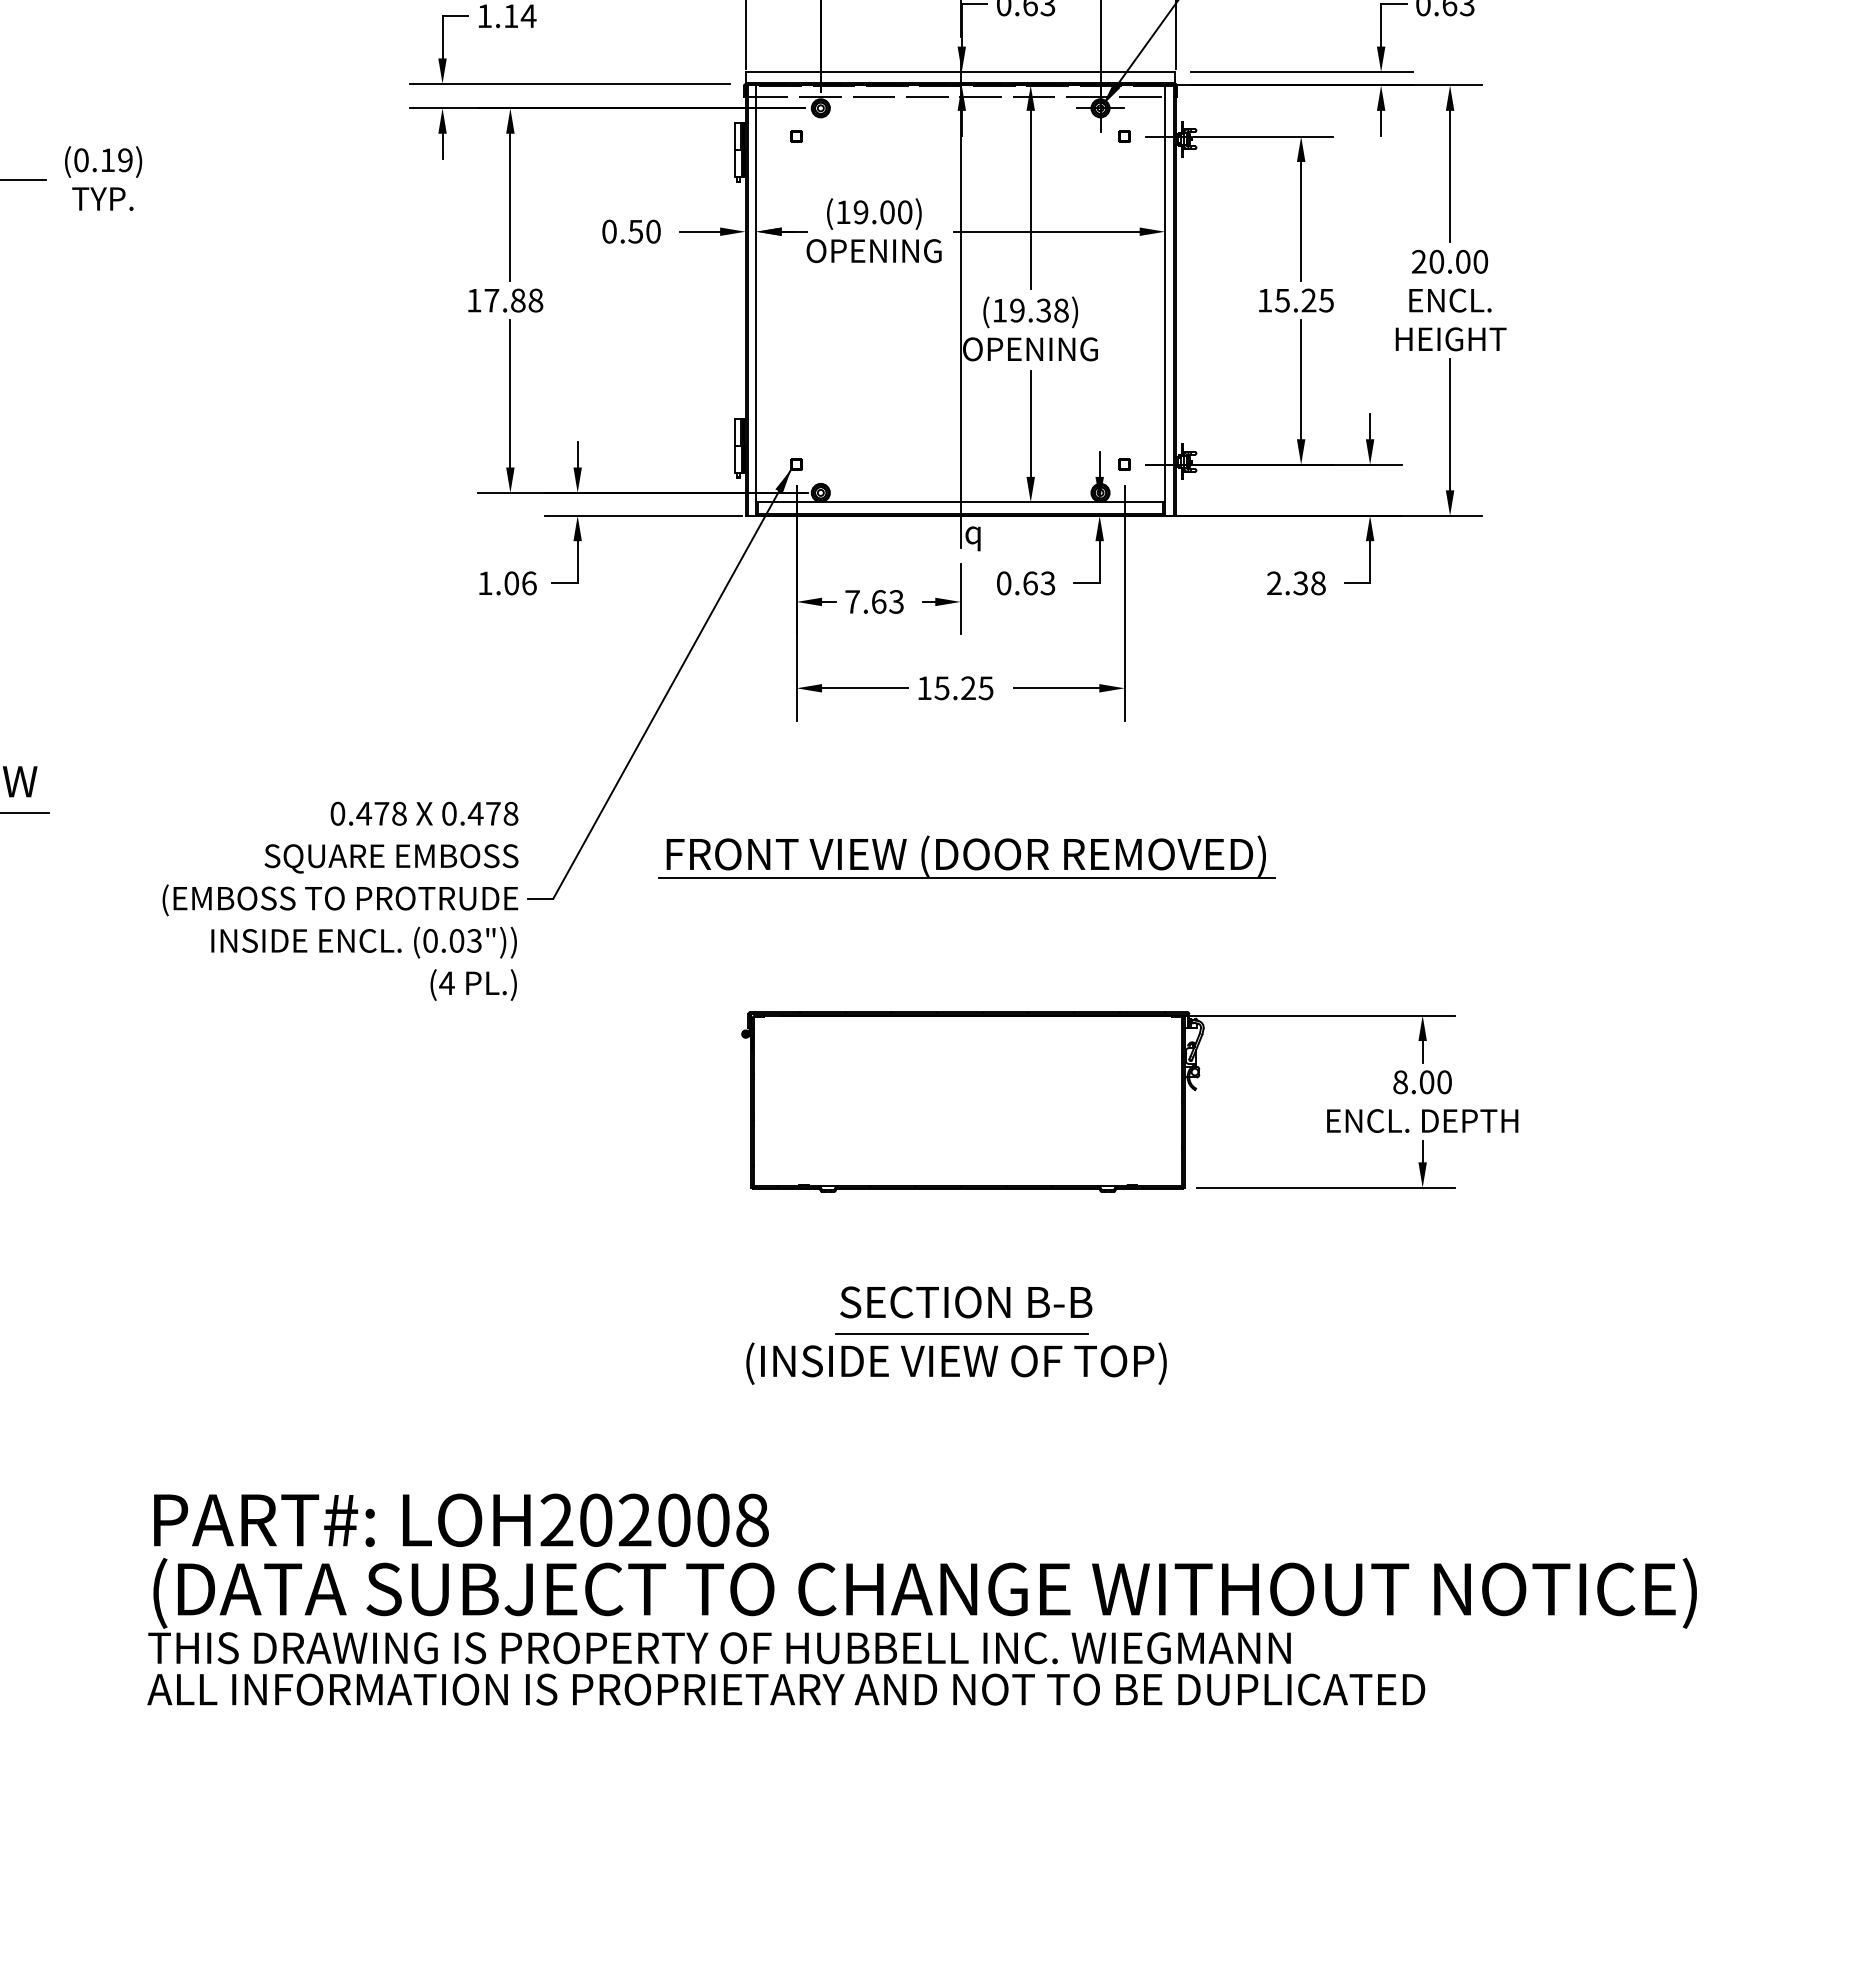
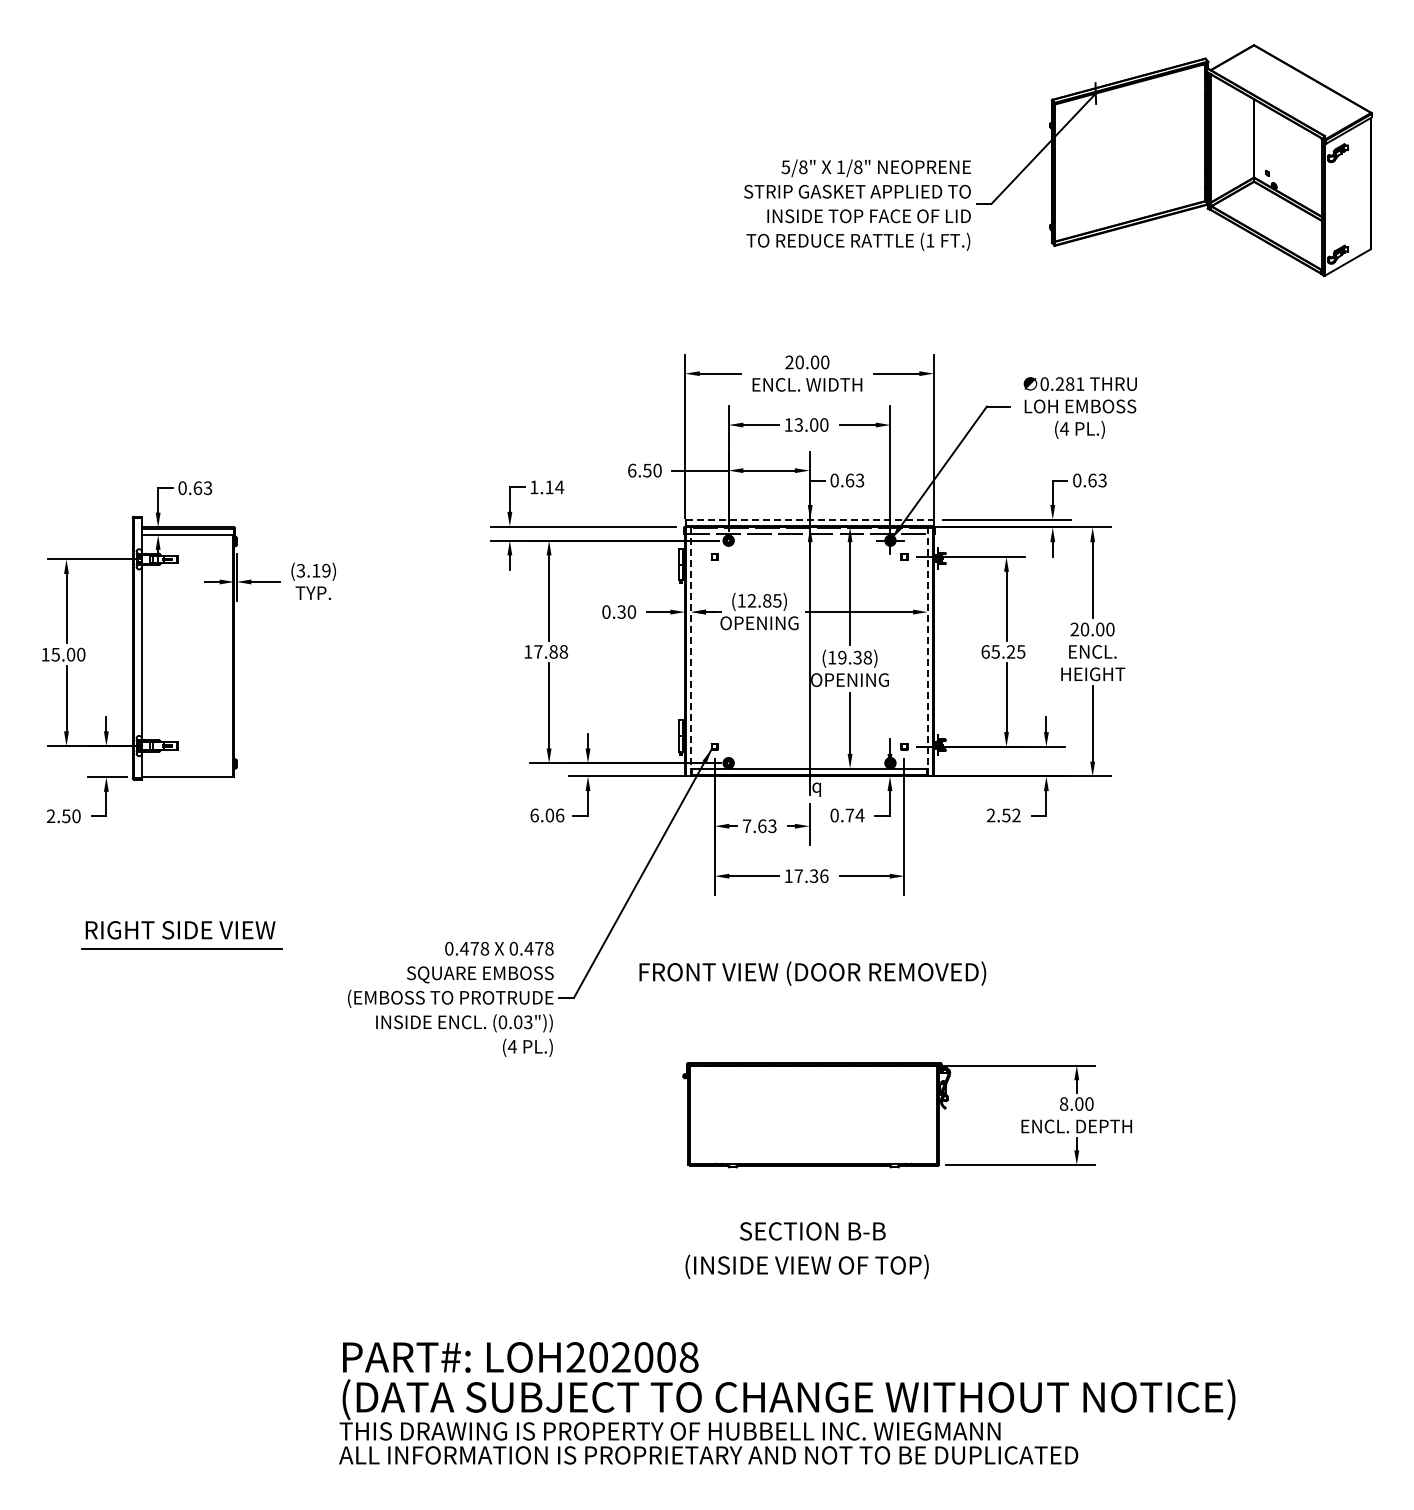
line: (962, 71) -> (810, 519), solid -> dashed
text: (80, 159) -> (300, 570), (0.19) -> (3.19)
text: (882, 211) -> (764, 600), (19.00) -> (12.85)
text: (635, 230) -> (621, 611), 0.50 -> 0.30
line: (1164, 299) -> (927, 651), solid -> dashed
text: (1264, 299) -> (985, 651), 15.25 -> 65.25
line: (756, 301) -> (691, 652), solid -> dashed
text: (485, 583) -> (534, 815), 1.06 -> 6.06
text: (1038, 583) -> (854, 815), 0.63 -> 0.74
text: (1309, 583) -> (1011, 815), 2.38 -> 2.52
text: (964, 688) -> (811, 876), 15.25 -> 17.36
line: (967, 877) -> (813, 985), removed
line: (962, 1333) -> (810, 1249), removed

